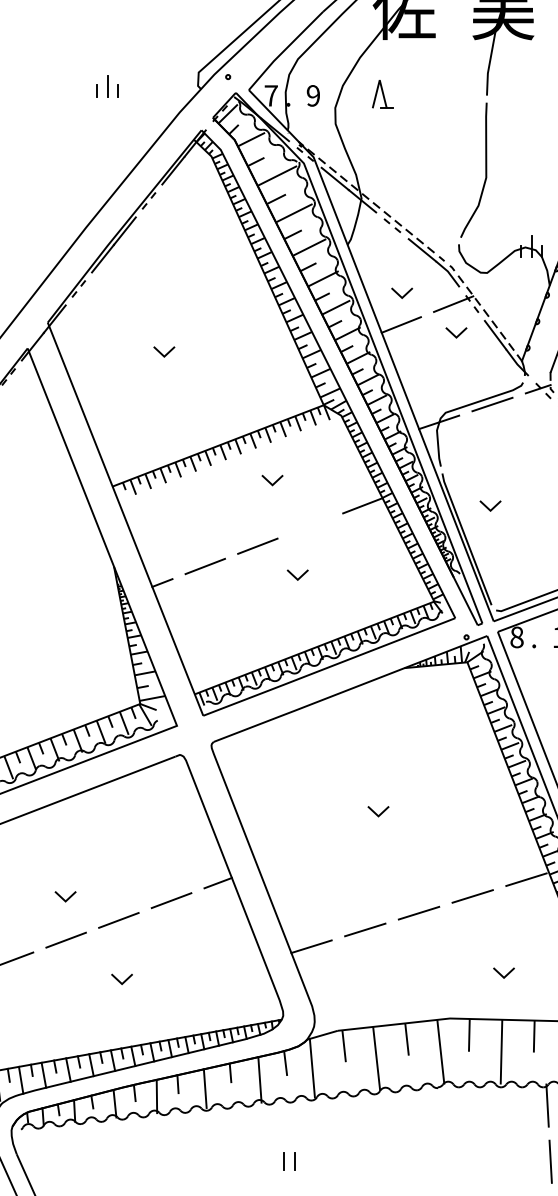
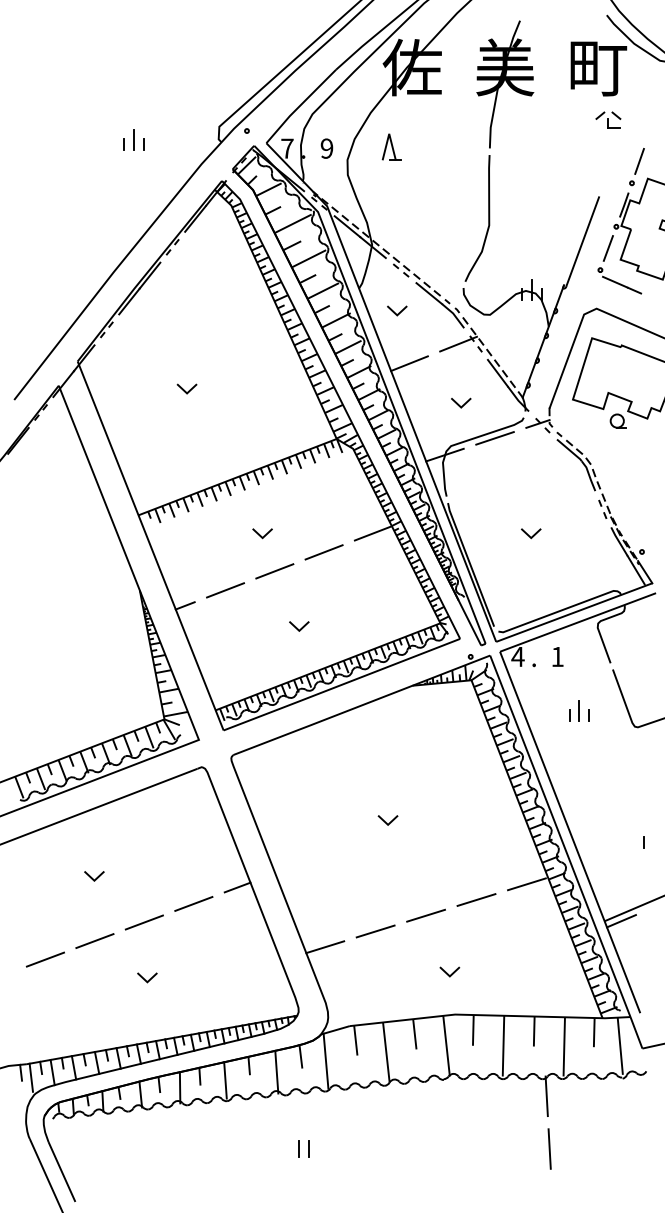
line: (404, 293) -> (399, 311), moved
line: (454, 334) -> (459, 404), moved
line: (270, 481) -> (260, 534), moved
line: (492, 506) -> (533, 534), moved
line: (309, 526) -> (323, 552), added
line: (295, 576) -> (297, 627), moved
text: (516, 636) -> (517, 656), 8 -> 4
line: (63, 898) -> (92, 877), moved
line: (501, 973) -> (447, 972), moved

